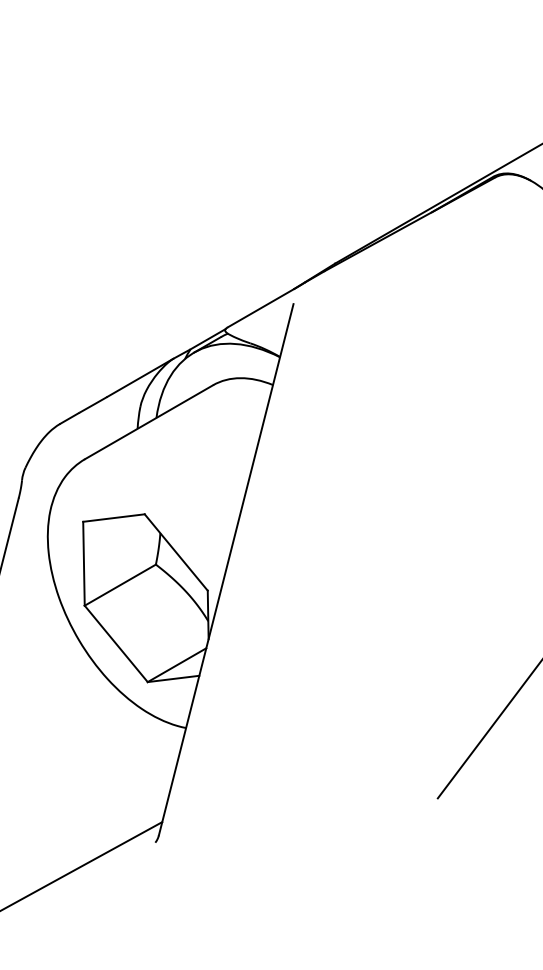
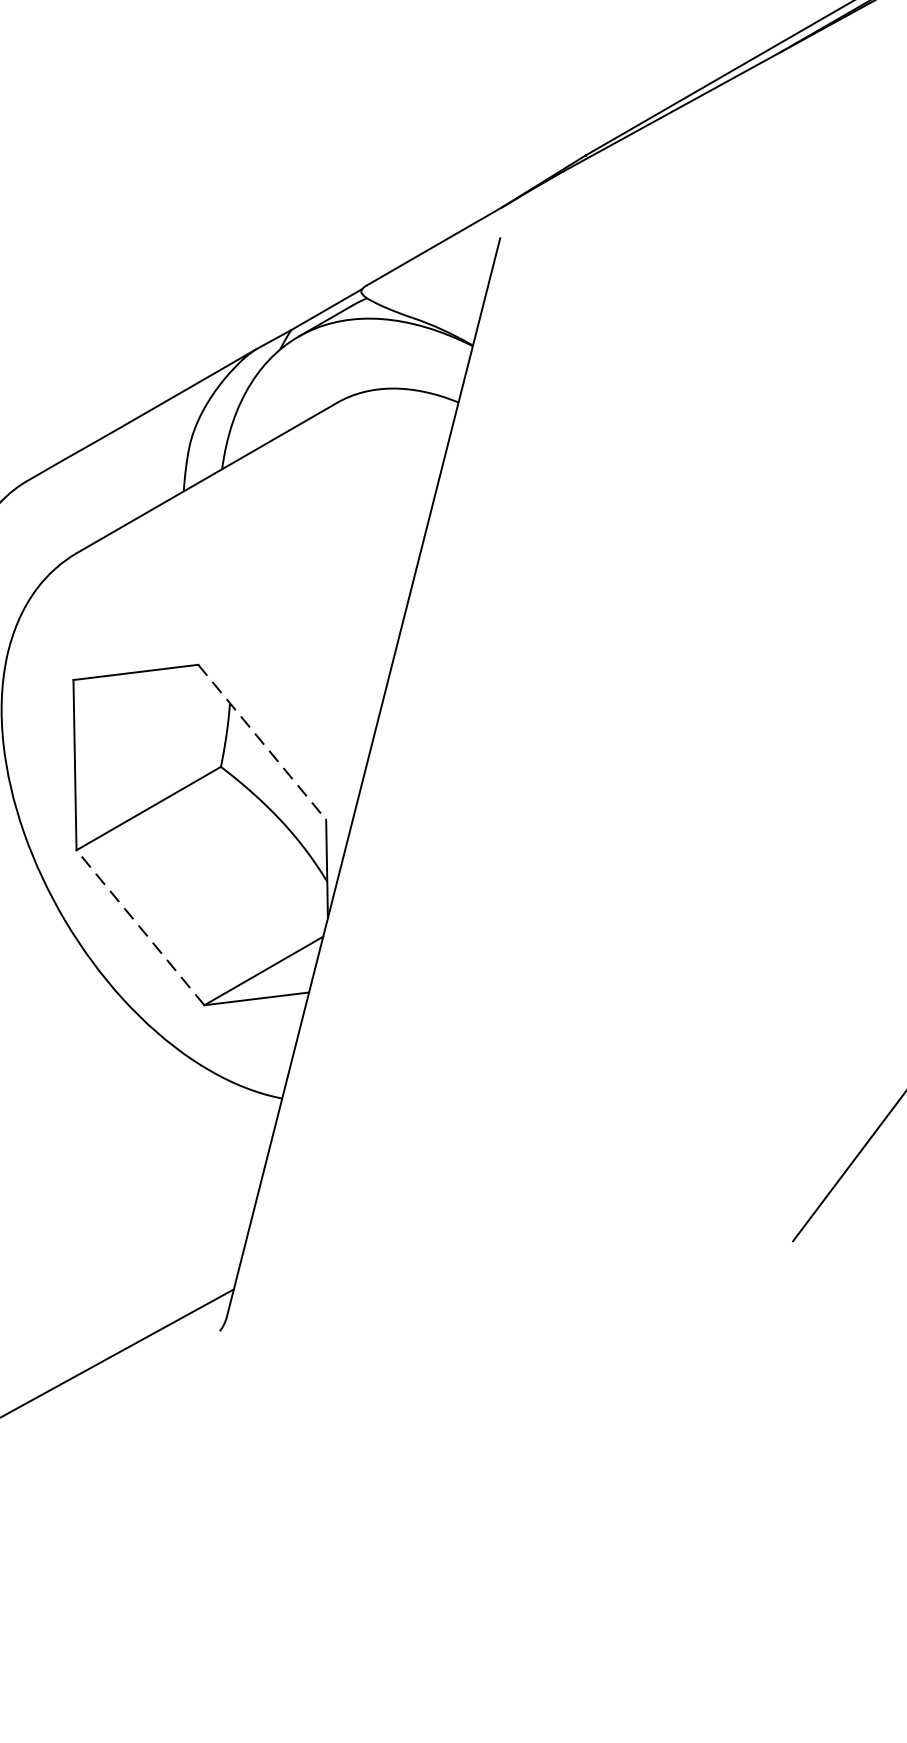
line: (176, 552) -> (262, 742), solid -> dashed
line: (116, 643) -> (140, 926), solid -> dashed

